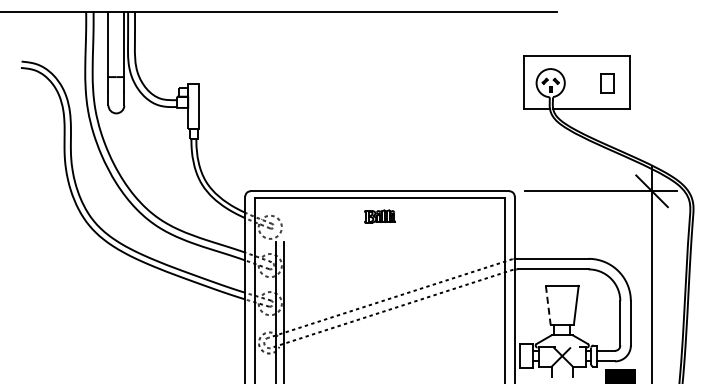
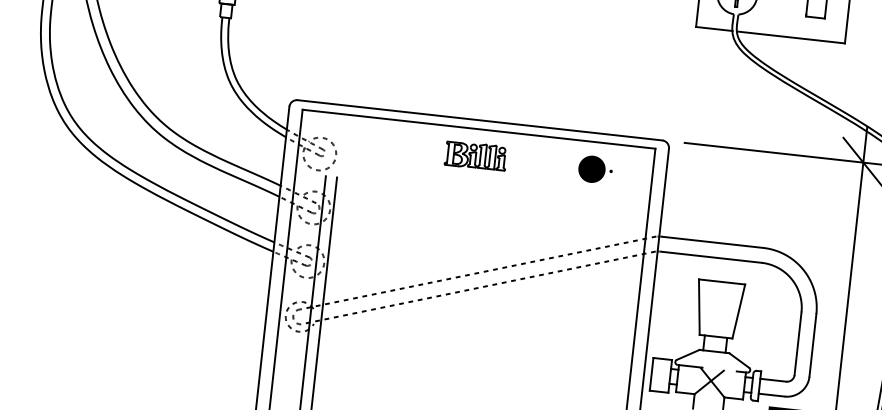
part: (379, 216) -> (475, 155), size x1.43
part: (464, 216) -> (595, 168), added
line: (548, 305) -> (699, 307), dashed -> solid

